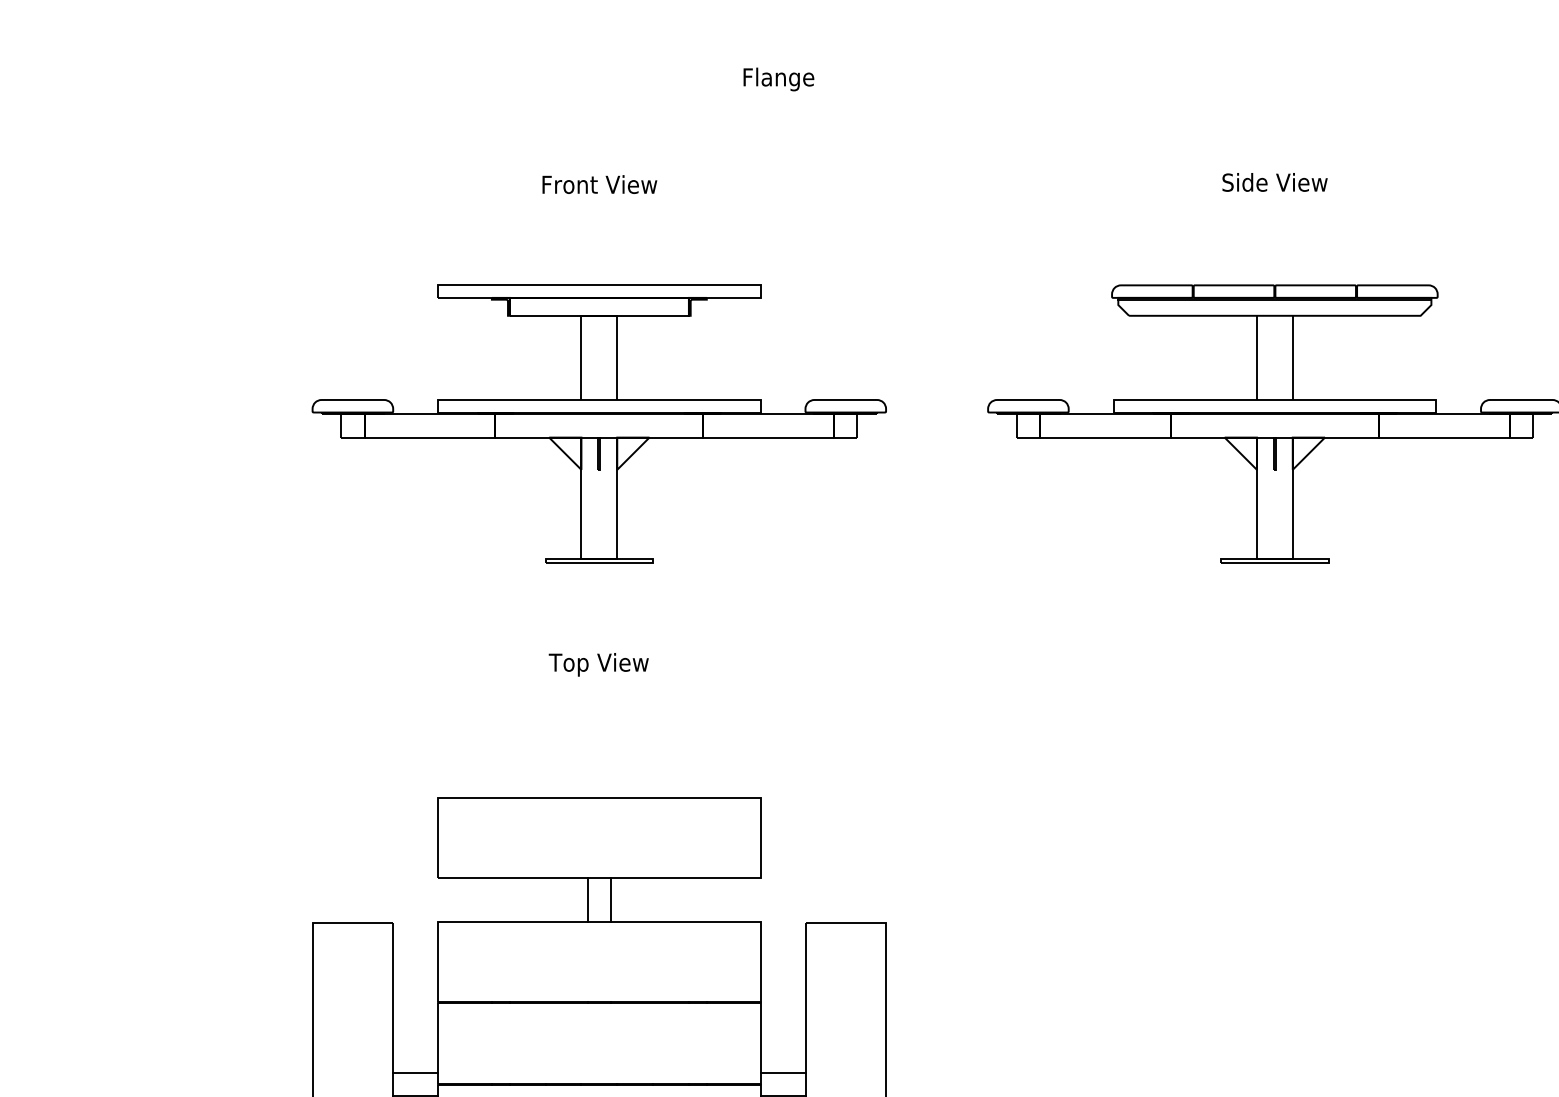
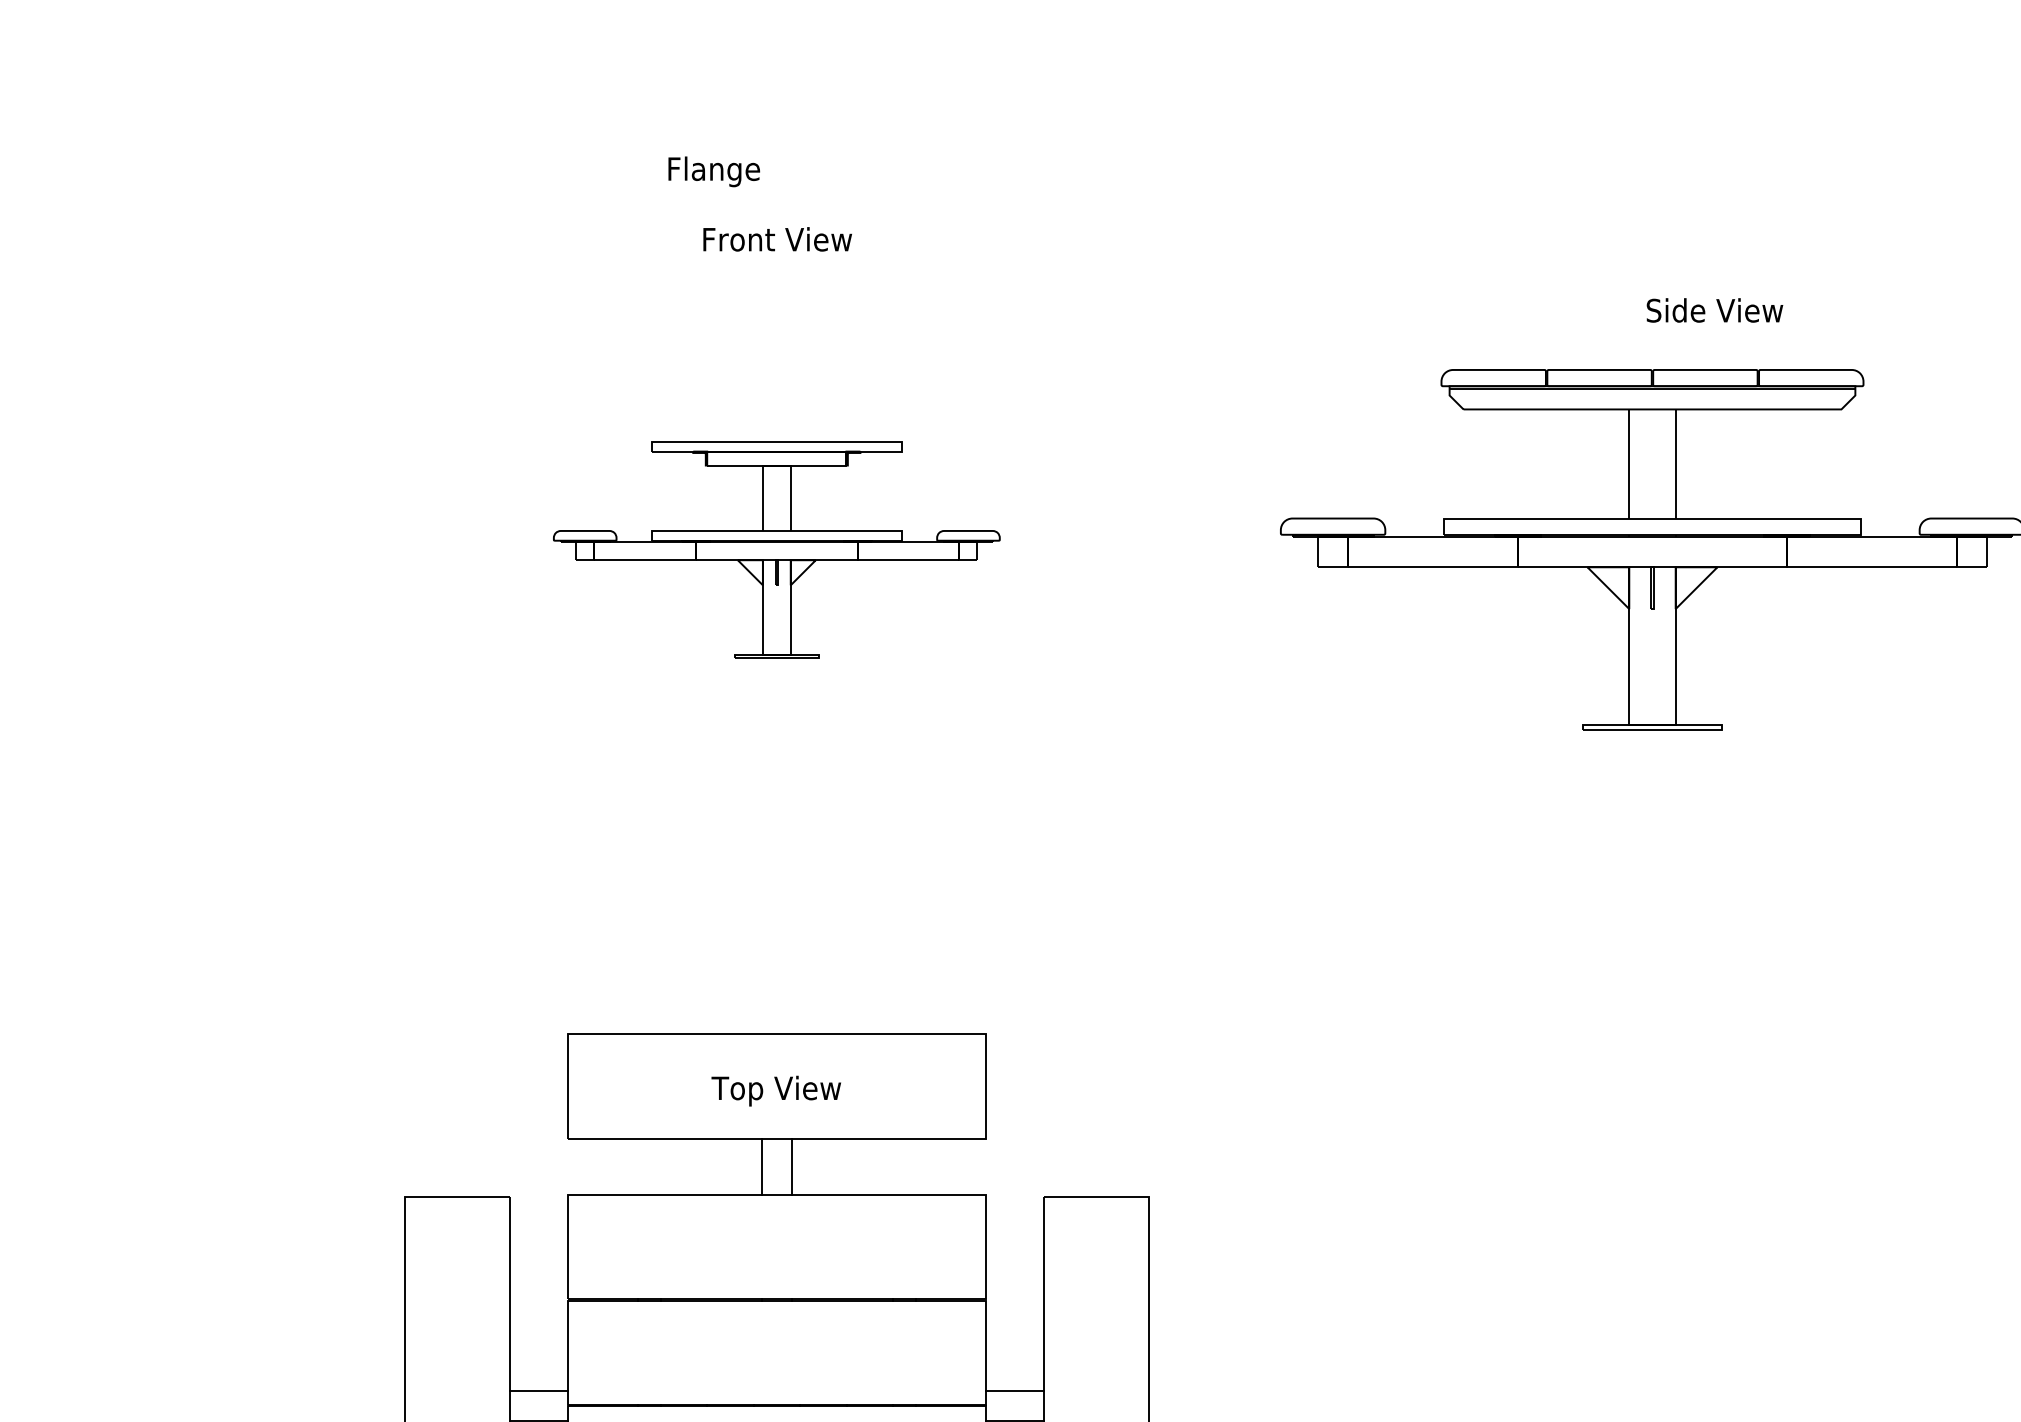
text: (778, 79) -> (713, 171), moved
text: (1274, 182) -> (1714, 310), moved
part: (598, 423) -> (775, 549), size x0.6
text: (598, 664) -> (775, 1090), moved

